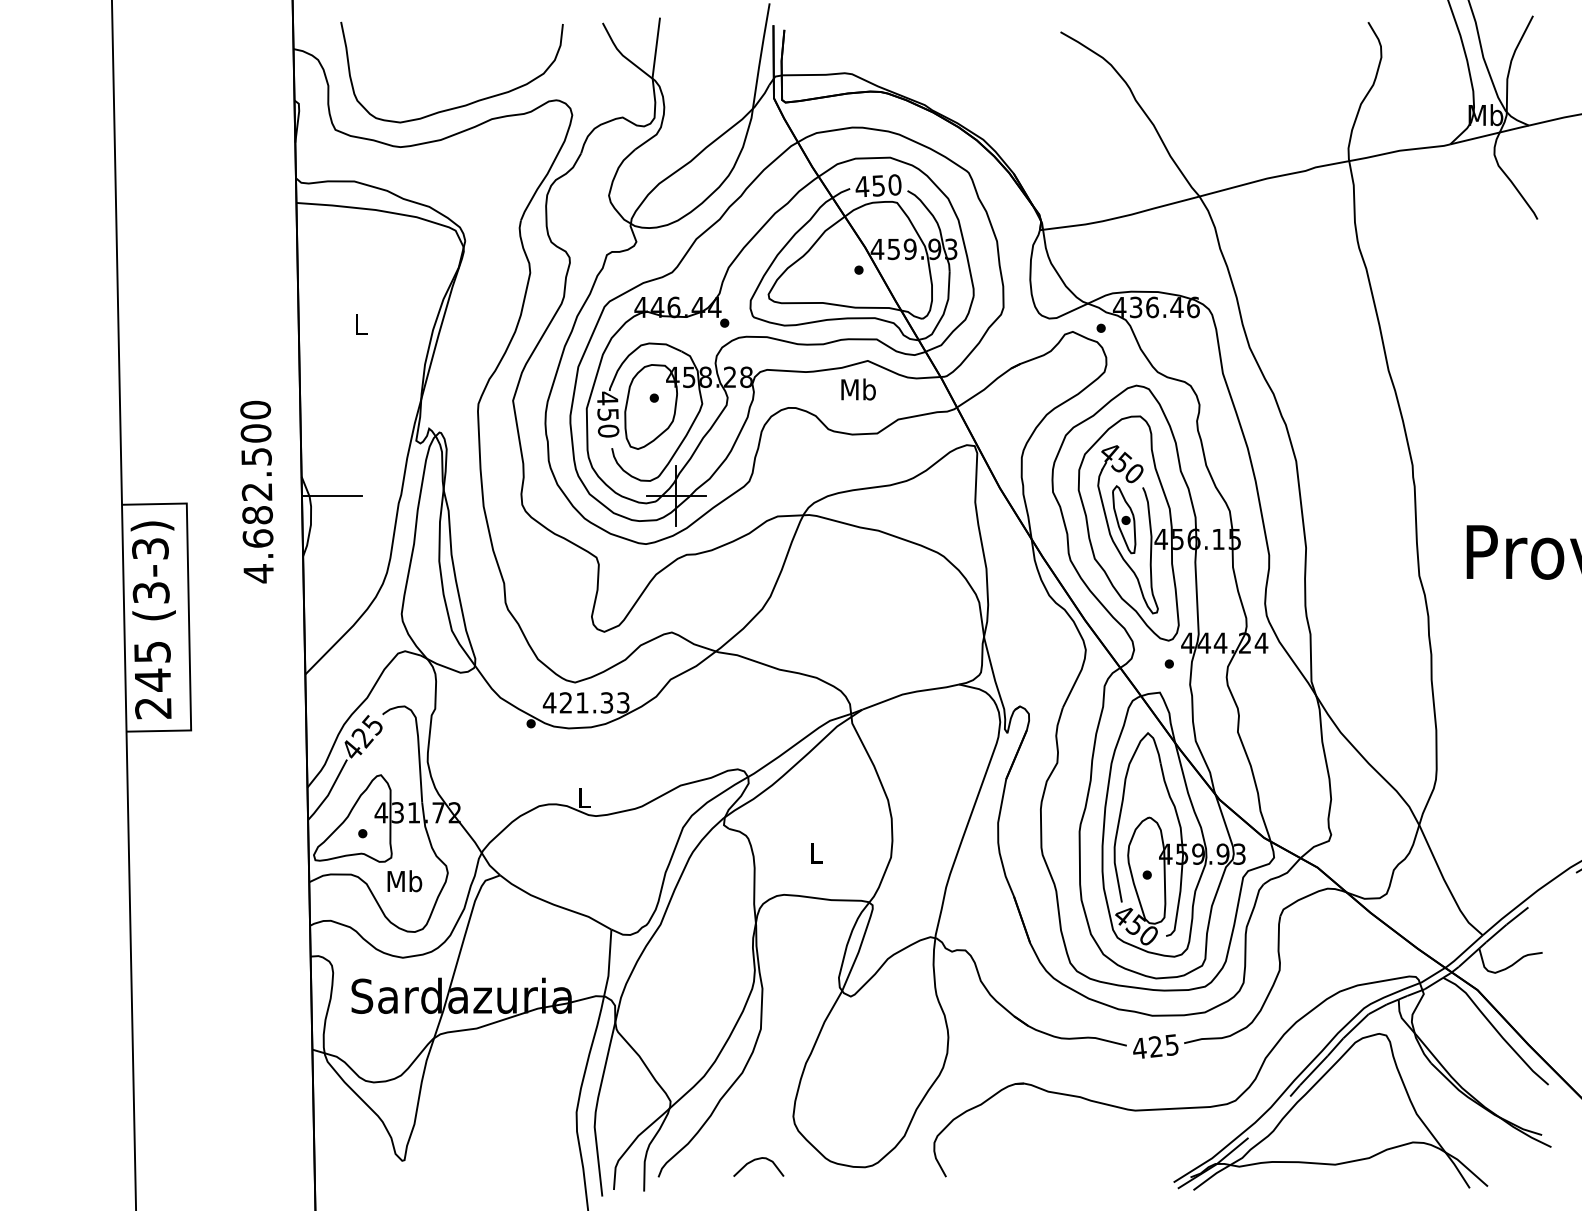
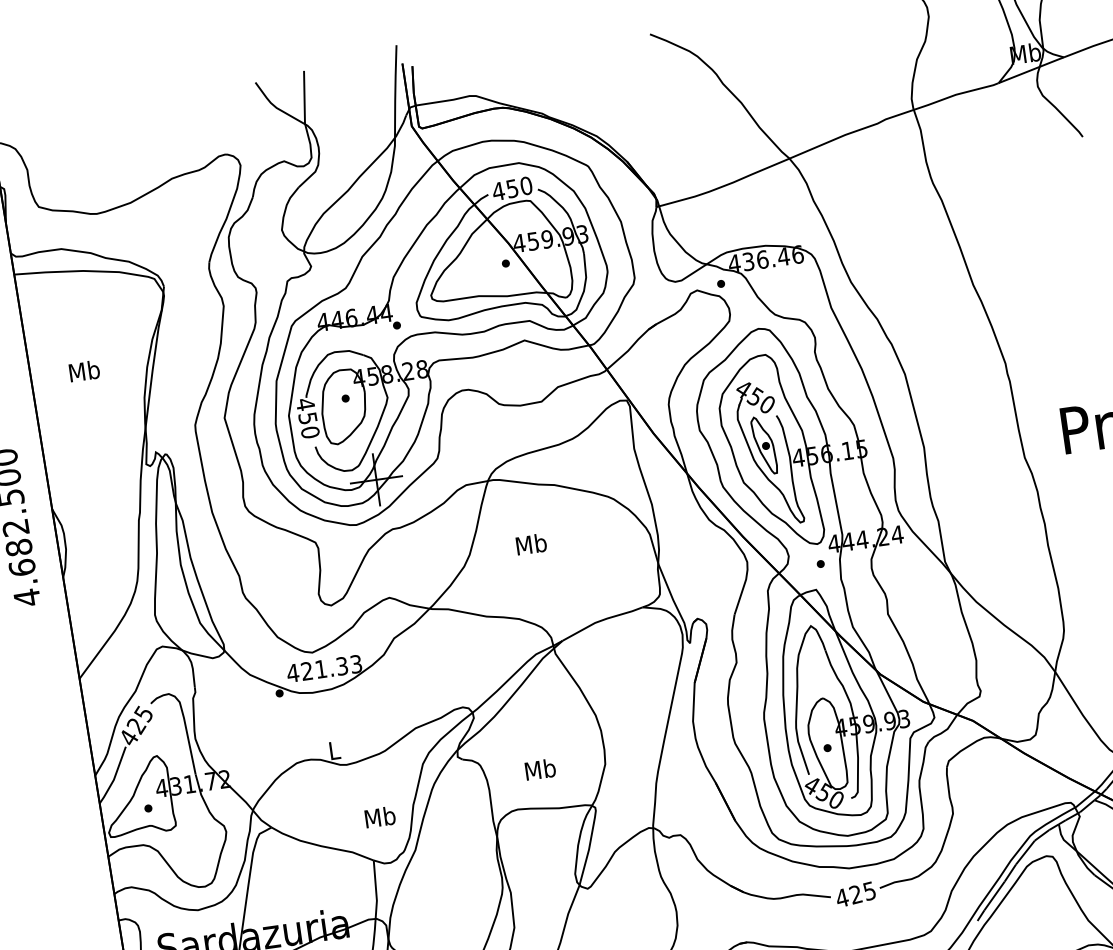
curve: (460, 105) -> (143, 170), removed
text: (360, 324) -> (84, 371), L -> Mb
text: (858, 389) -> (531, 544), moved
line: (331, 495) -> (80, 521), removed
text: (816, 852) -> (540, 769), L -> Mb
text: (404, 881) -> (380, 817), moved

